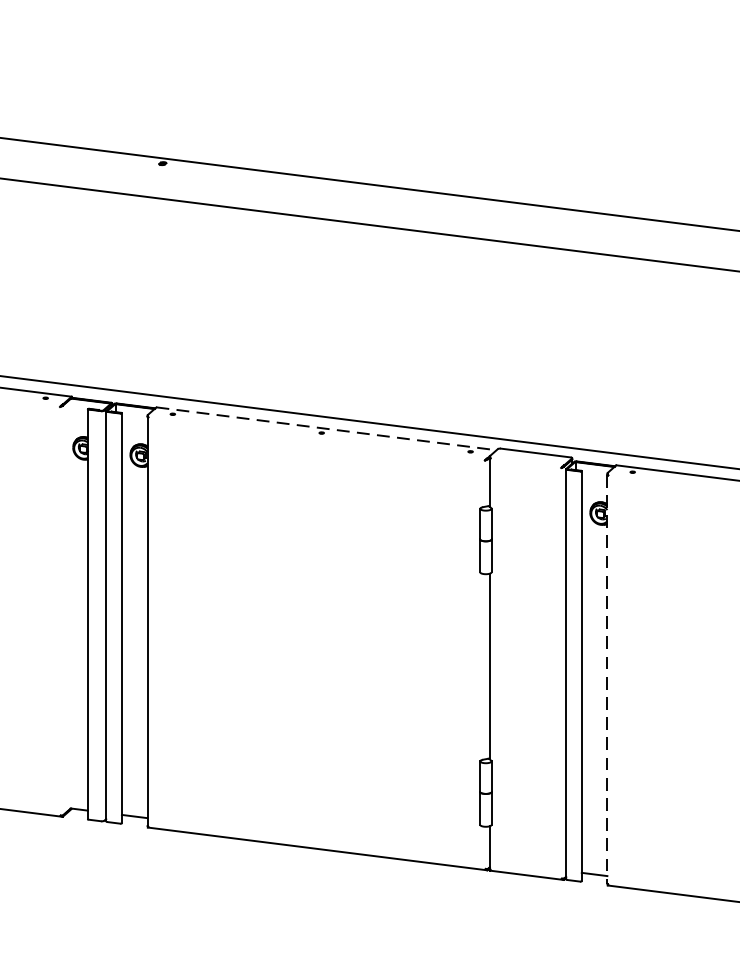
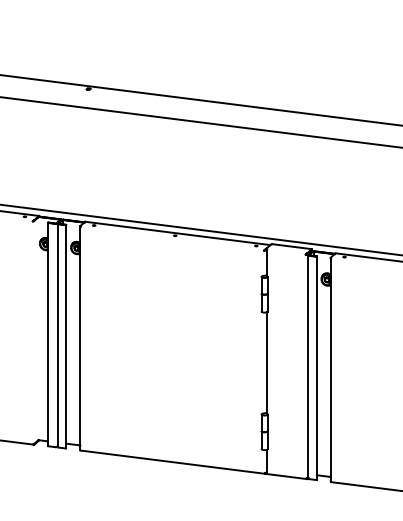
line: (327, 428) -> (178, 233), dashed -> solid
line: (606, 680) -> (330, 370), dashed -> solid

